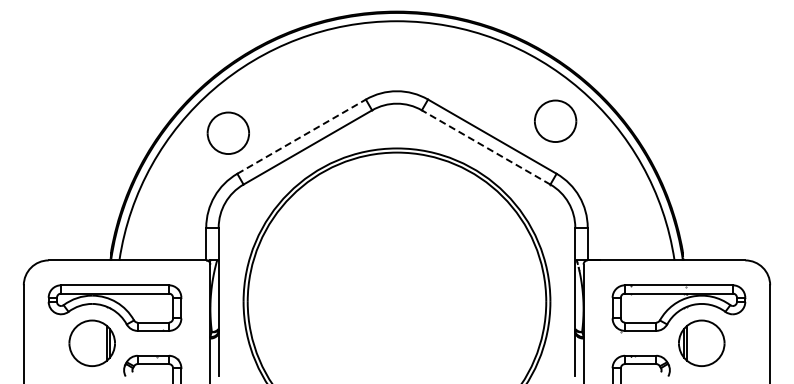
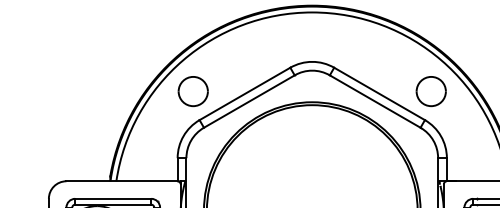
part: (555, 120) -> (431, 90), moved
line: (302, 136) -> (245, 93), dashed -> solid
line: (485, 147) -> (374, 101), dashed -> solid

